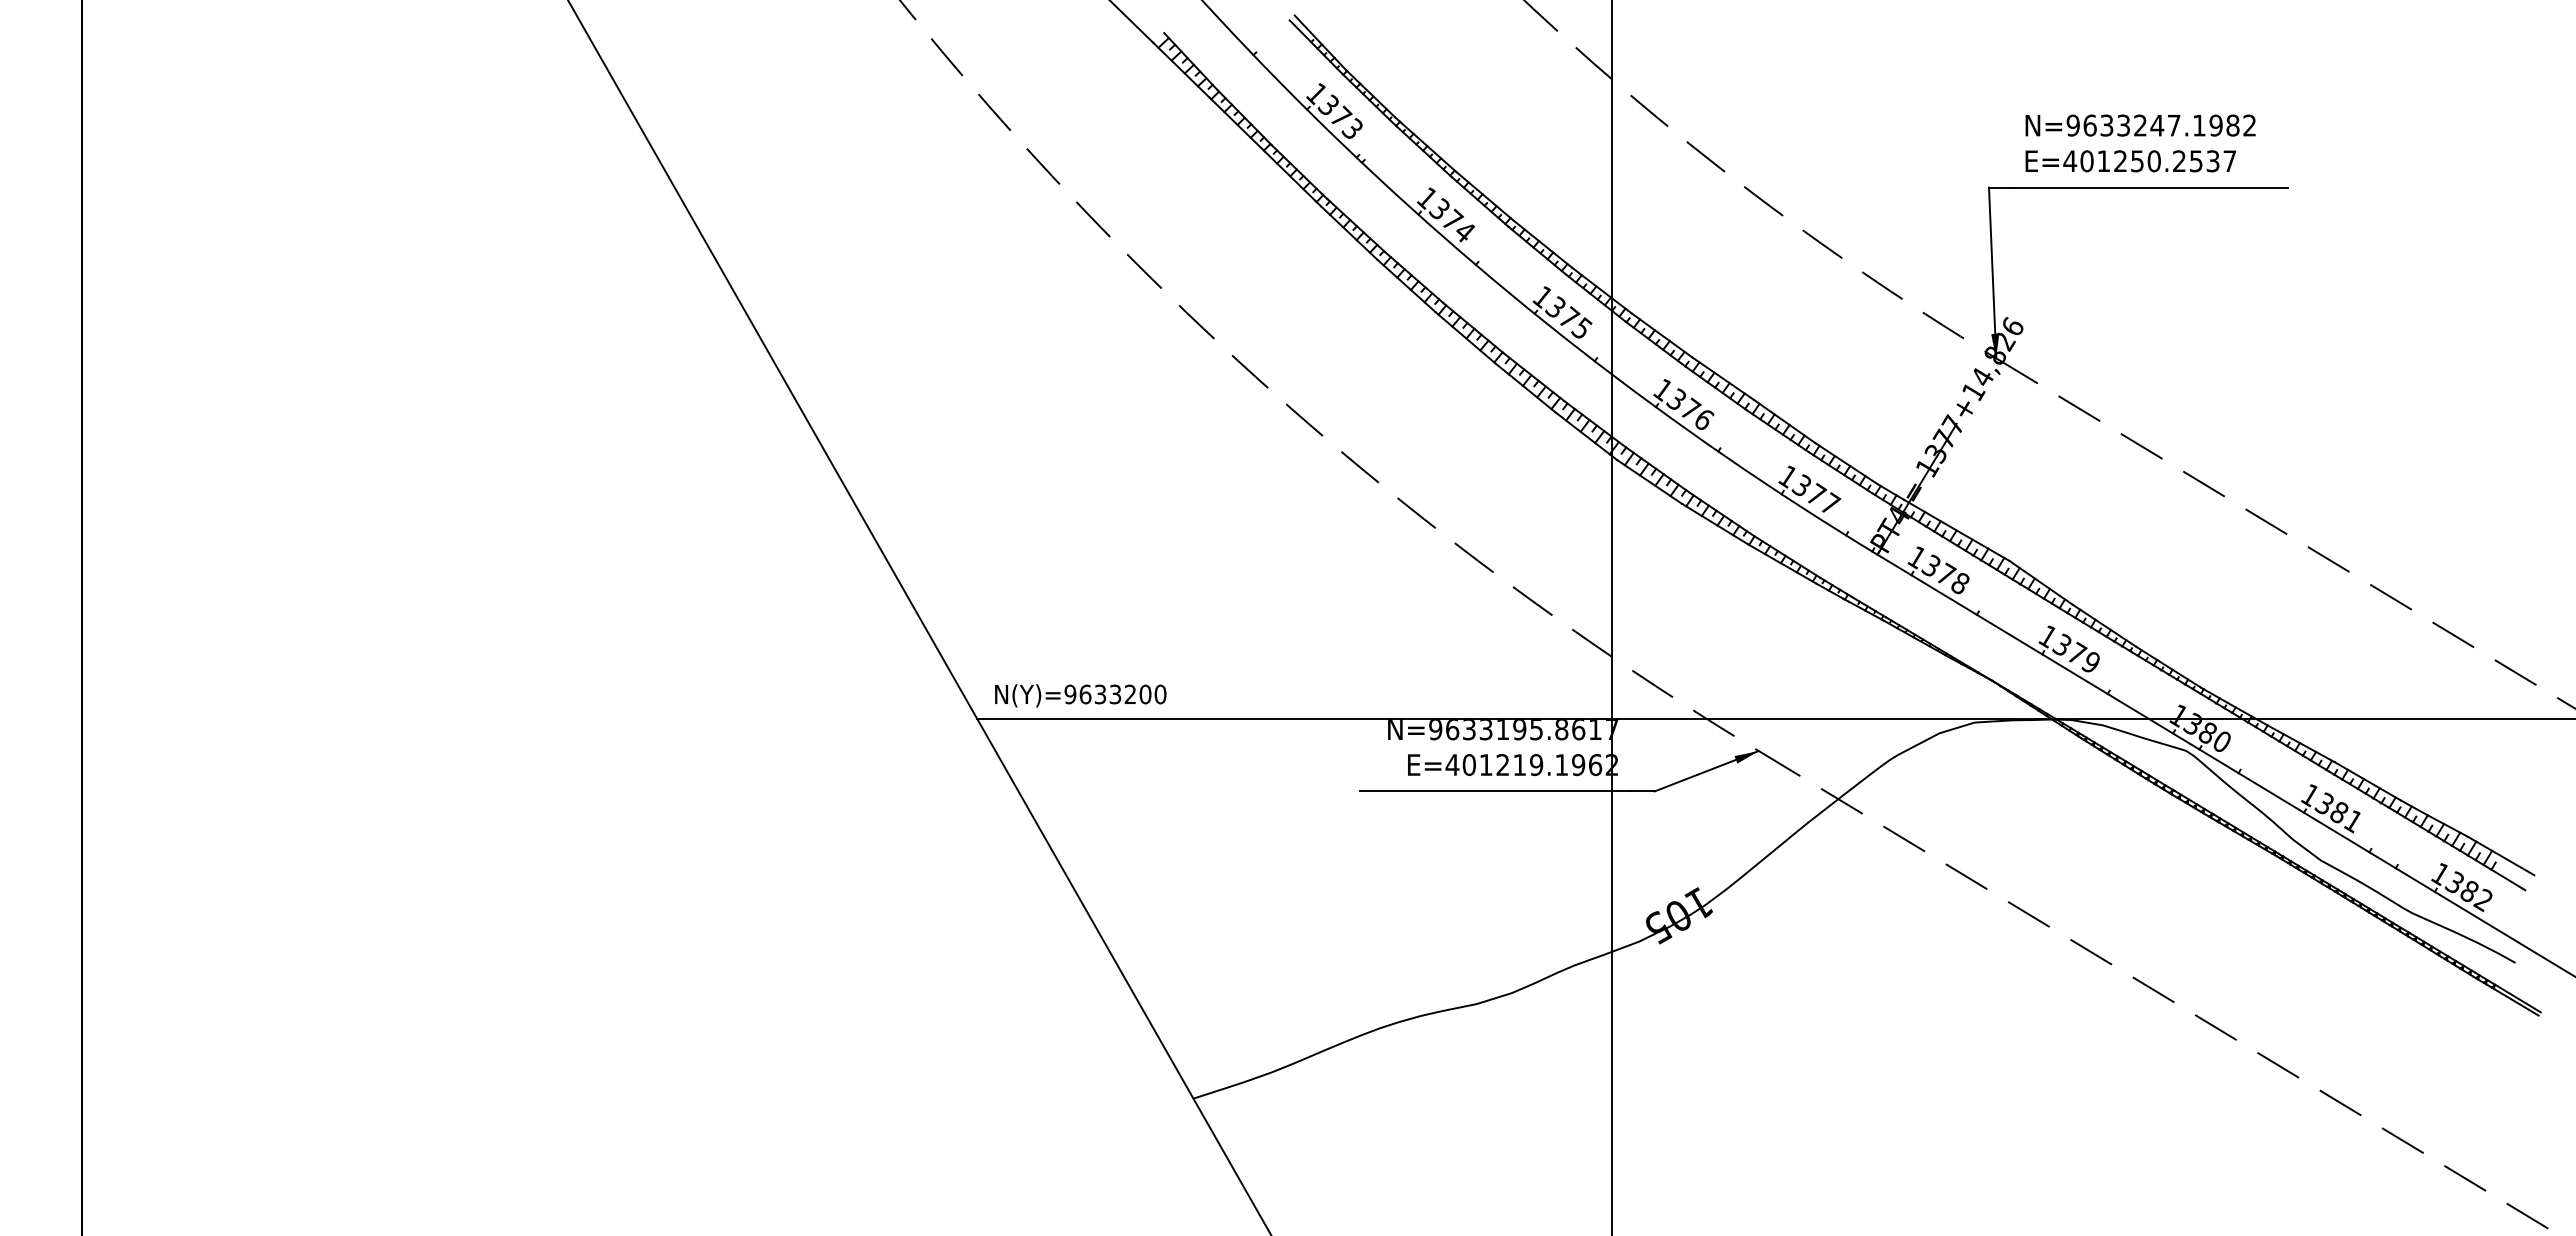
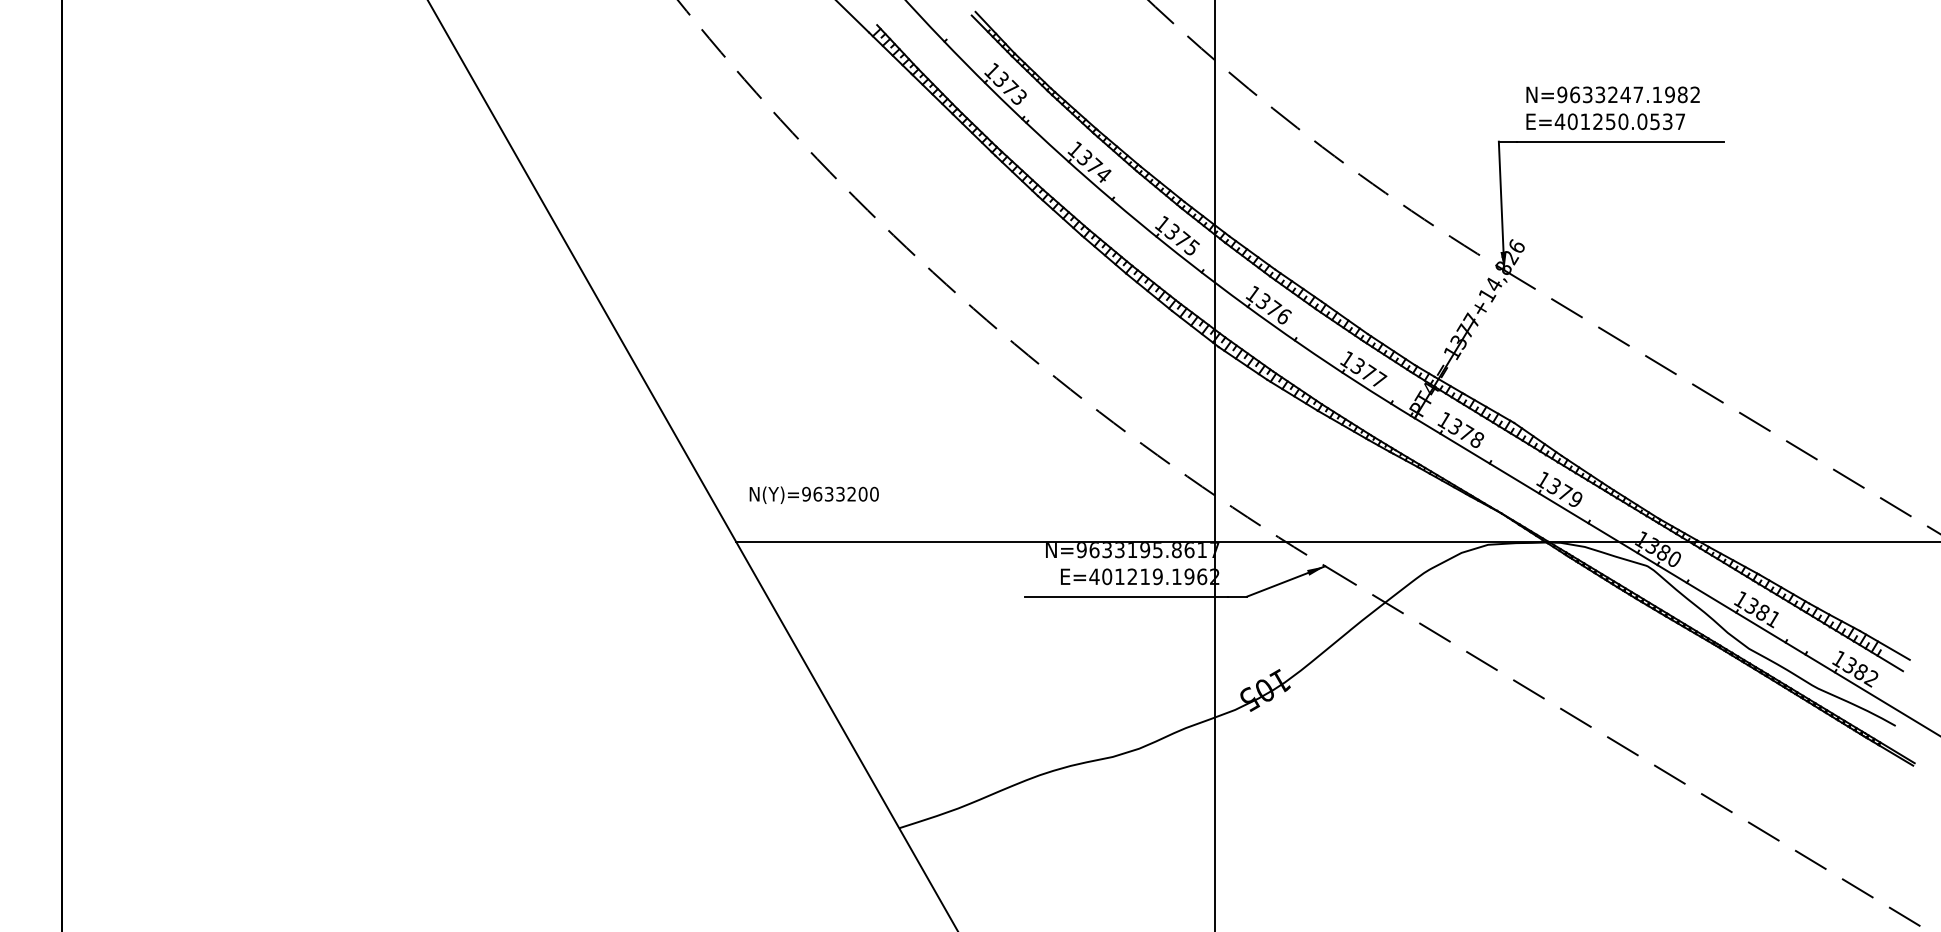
text: (2179, 161) -> (1642, 121), E=401250.2537 -> E=401250.0537
text: (1080, 695) -> (814, 495), moved

